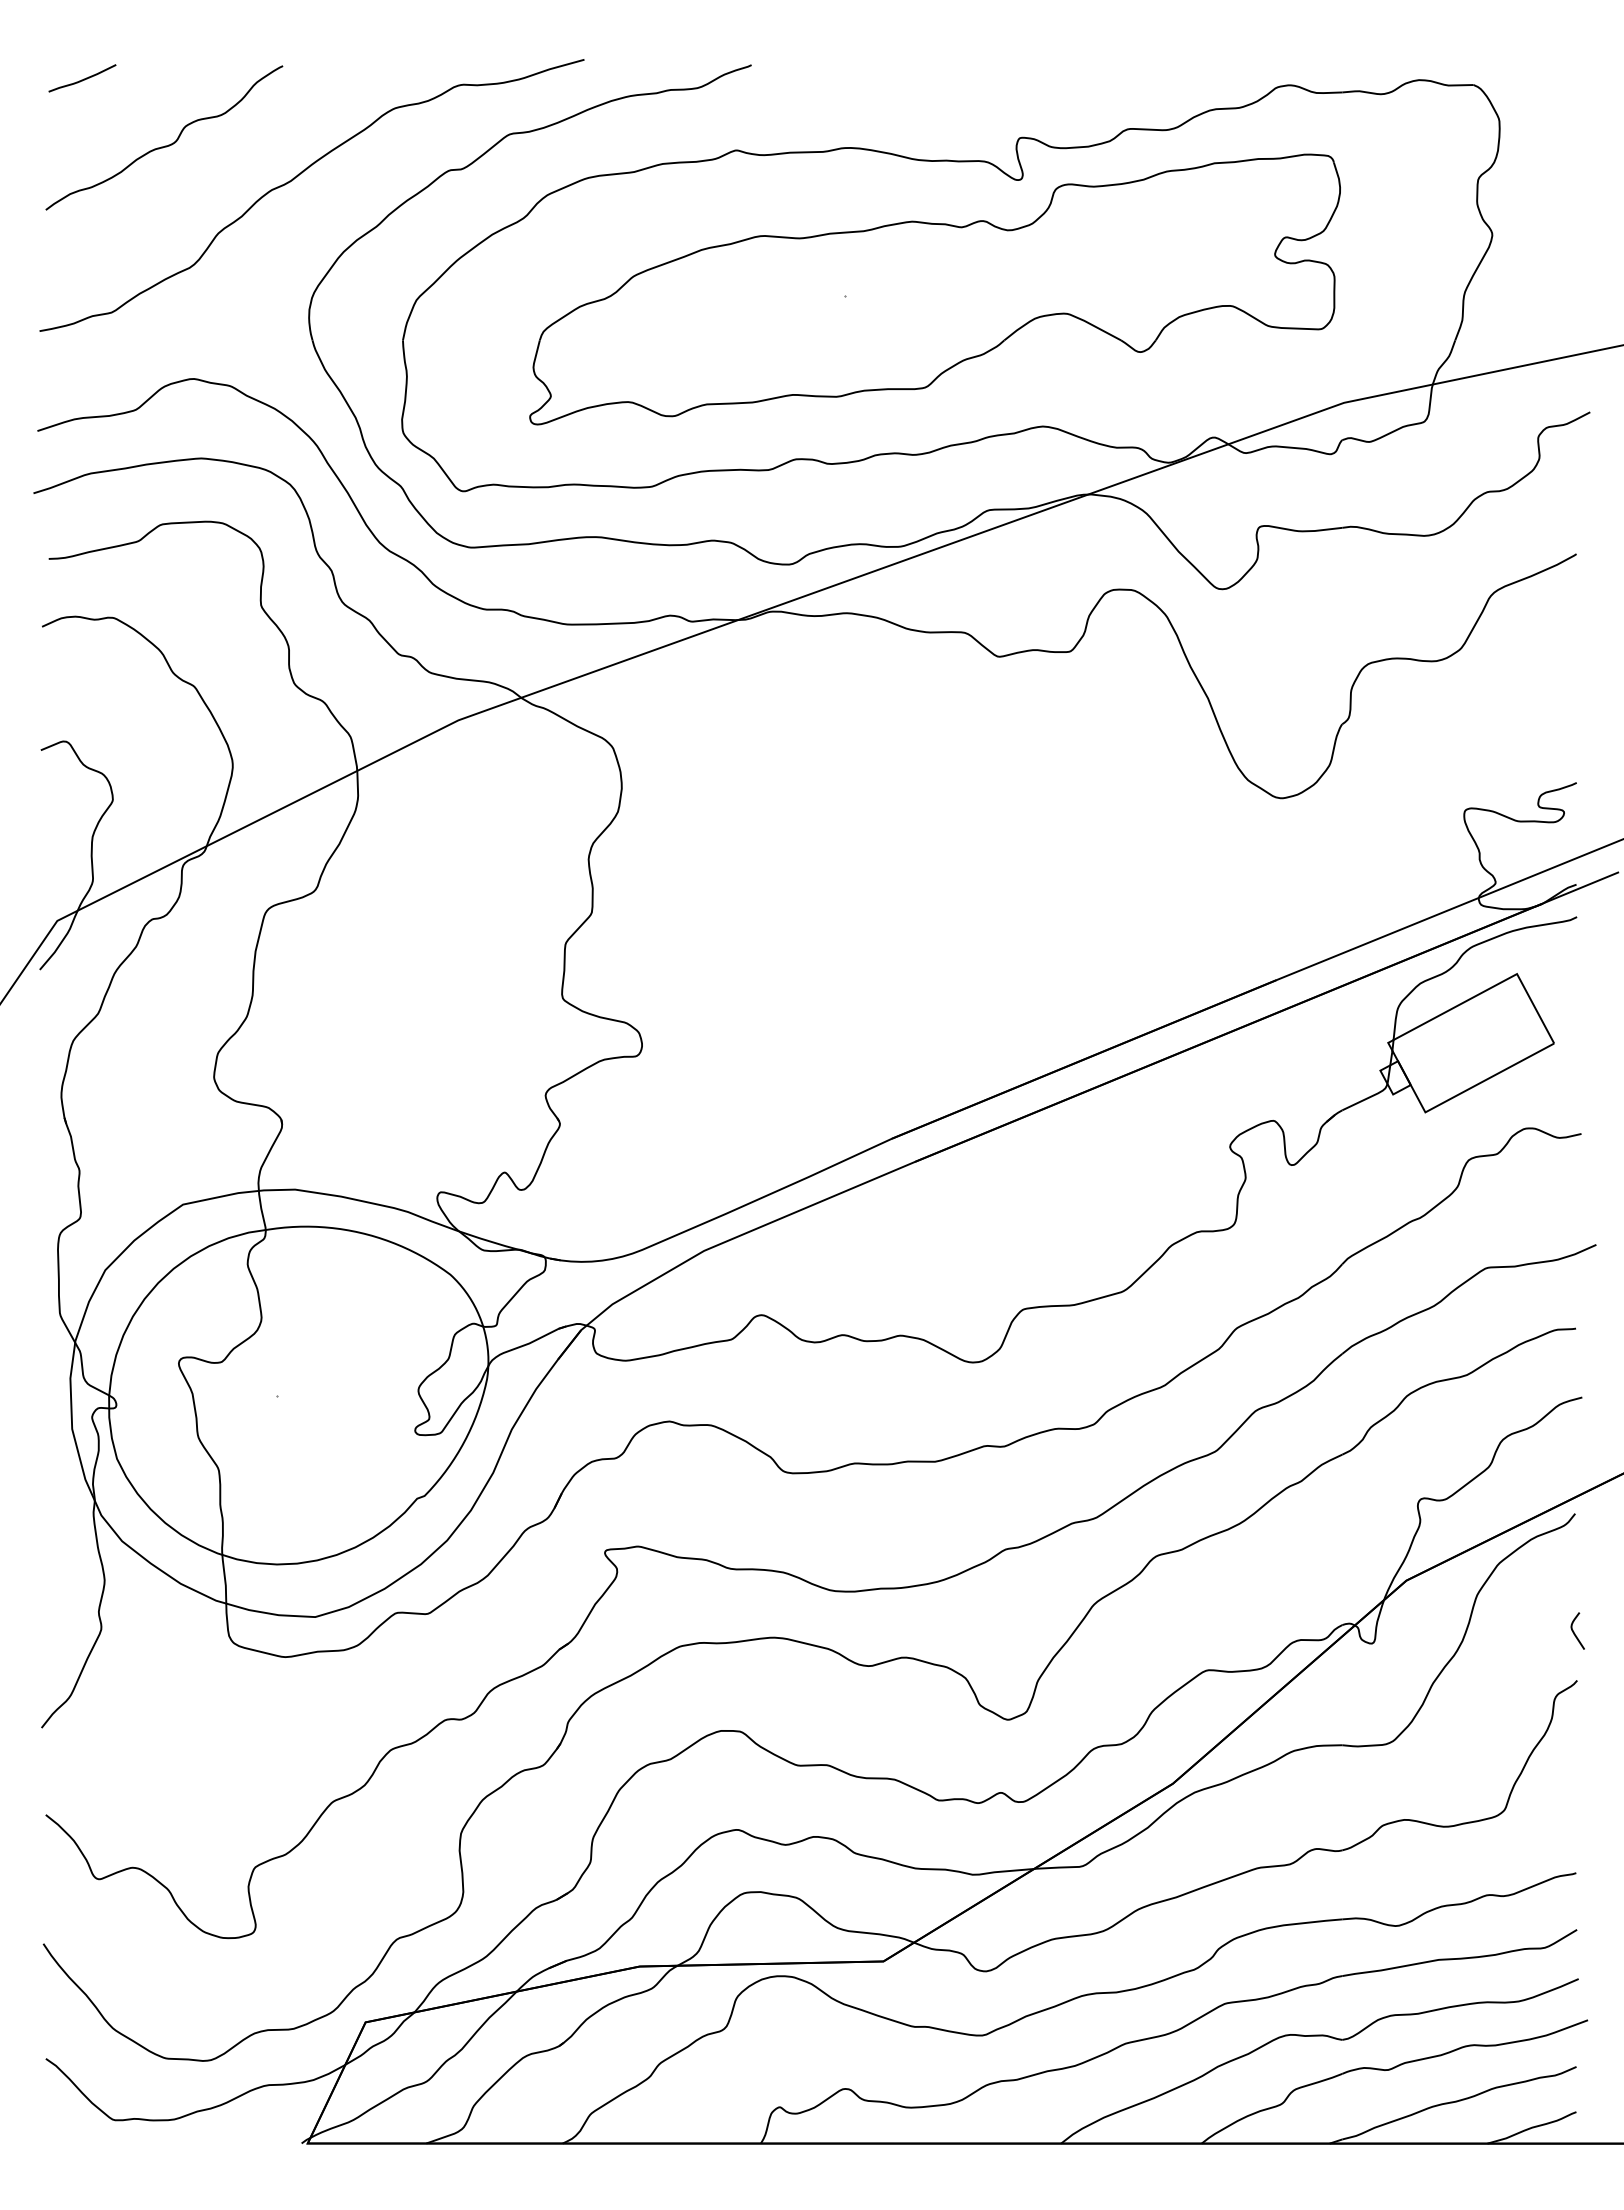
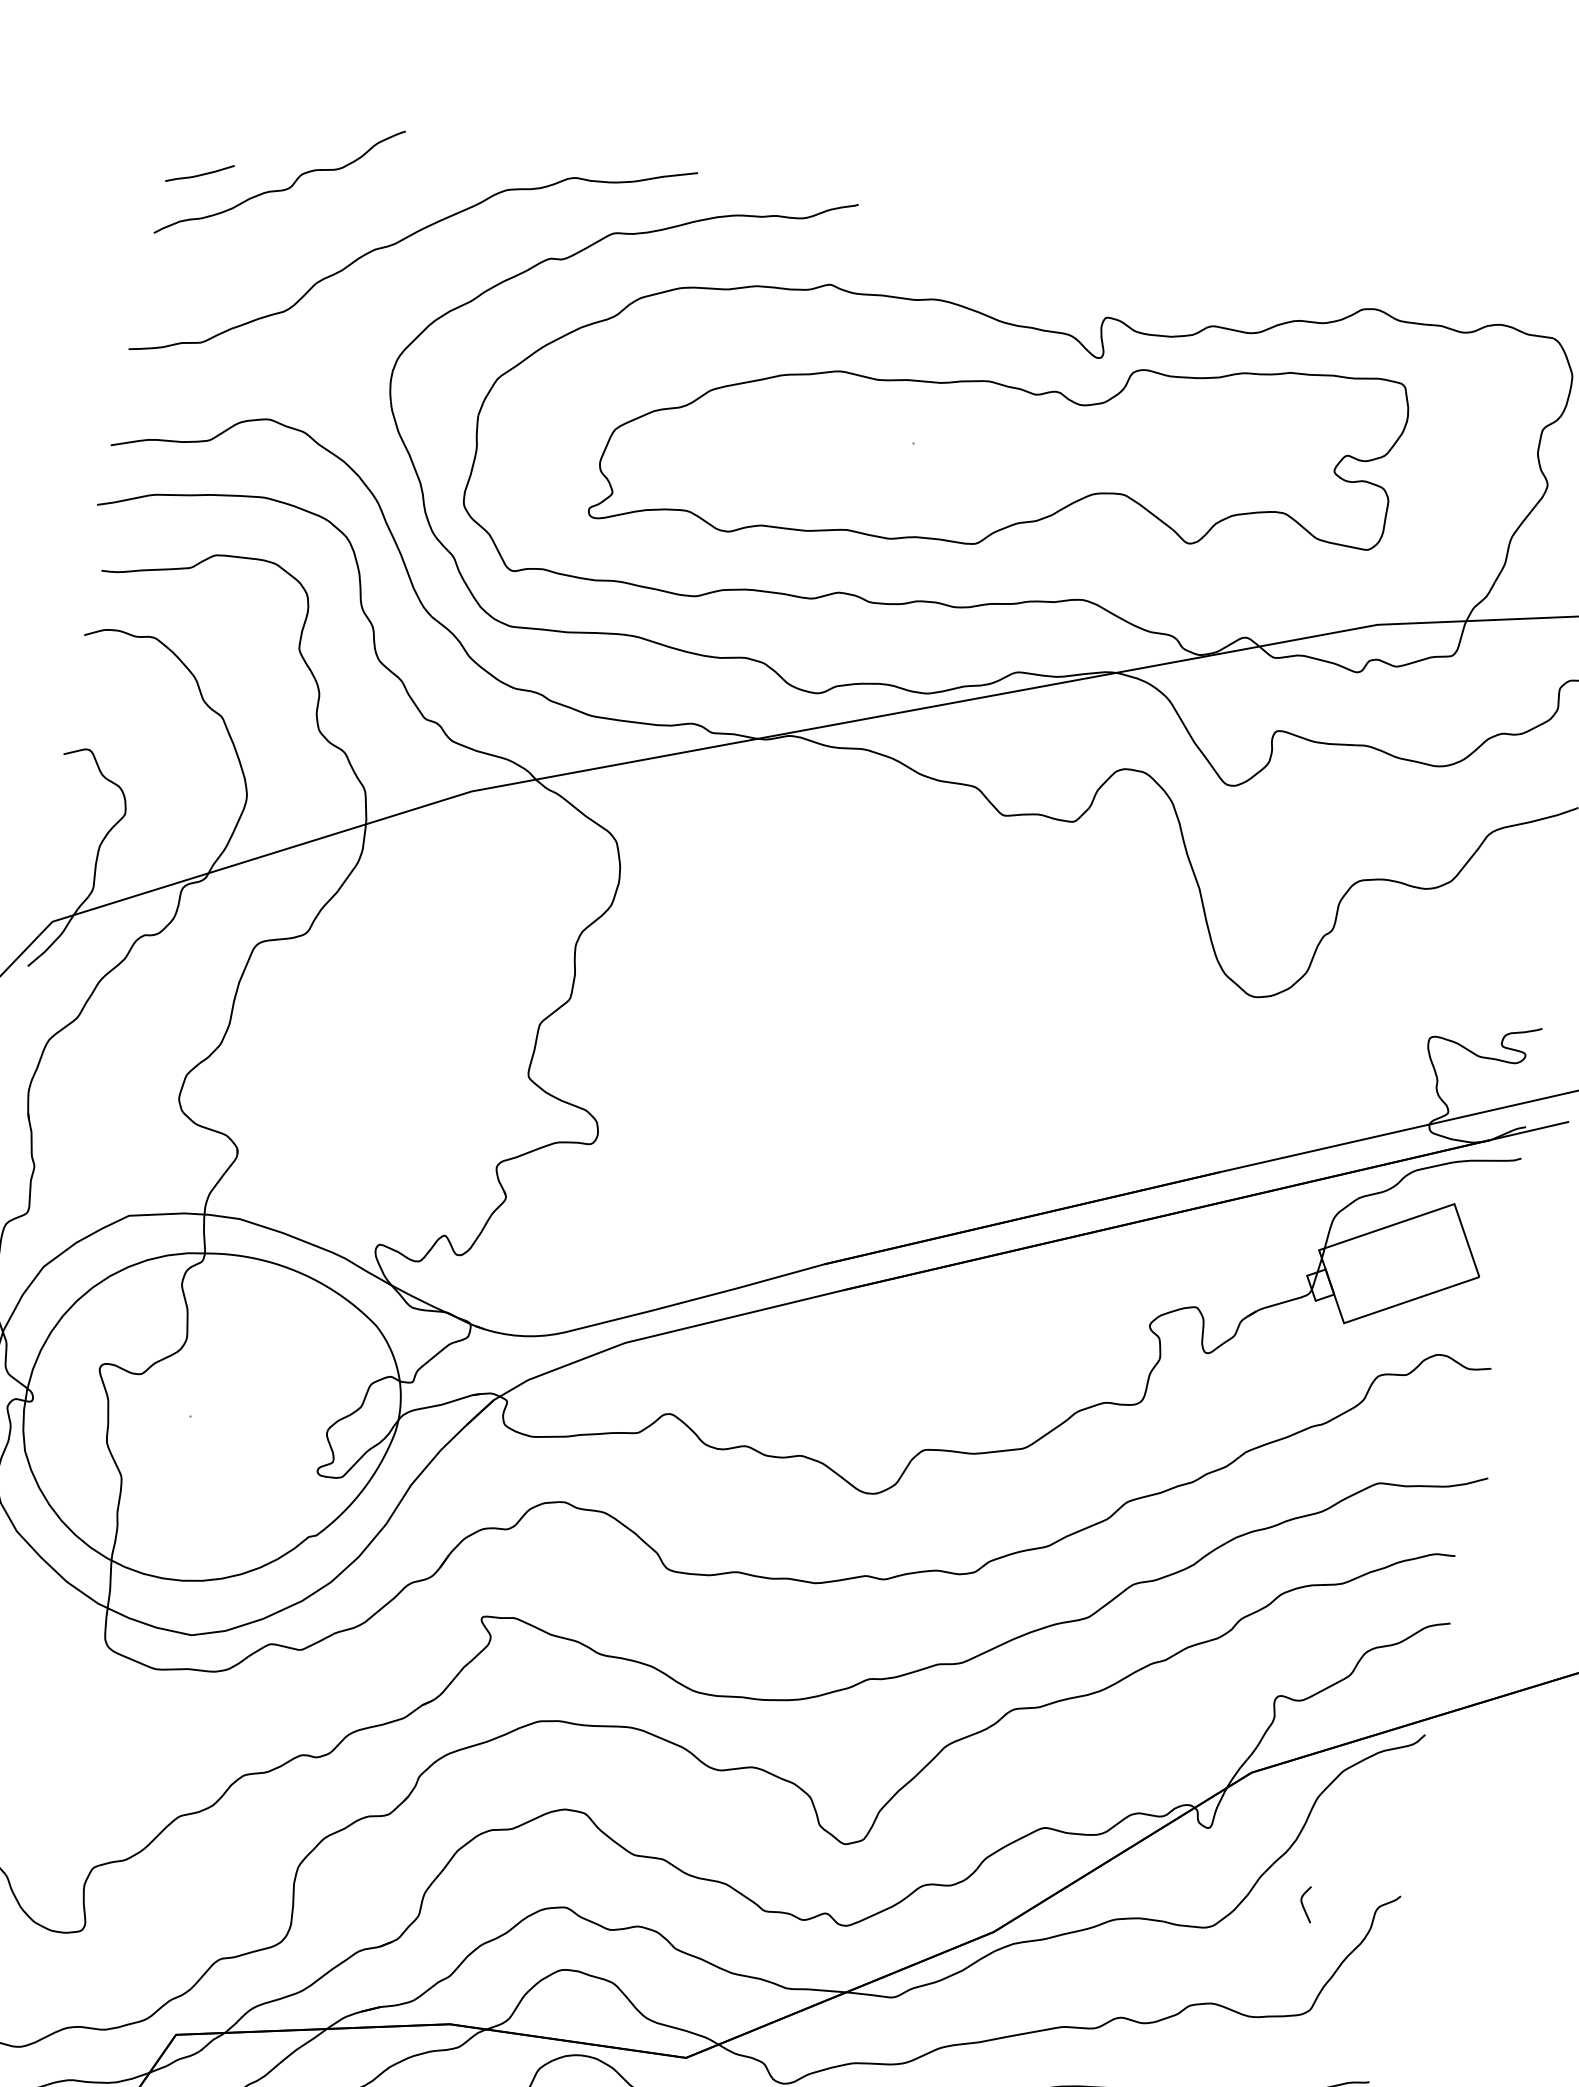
curve: (83, 78) -> (200, 173), moved
curve: (1574, 1631) -> (1303, 1904), moved

